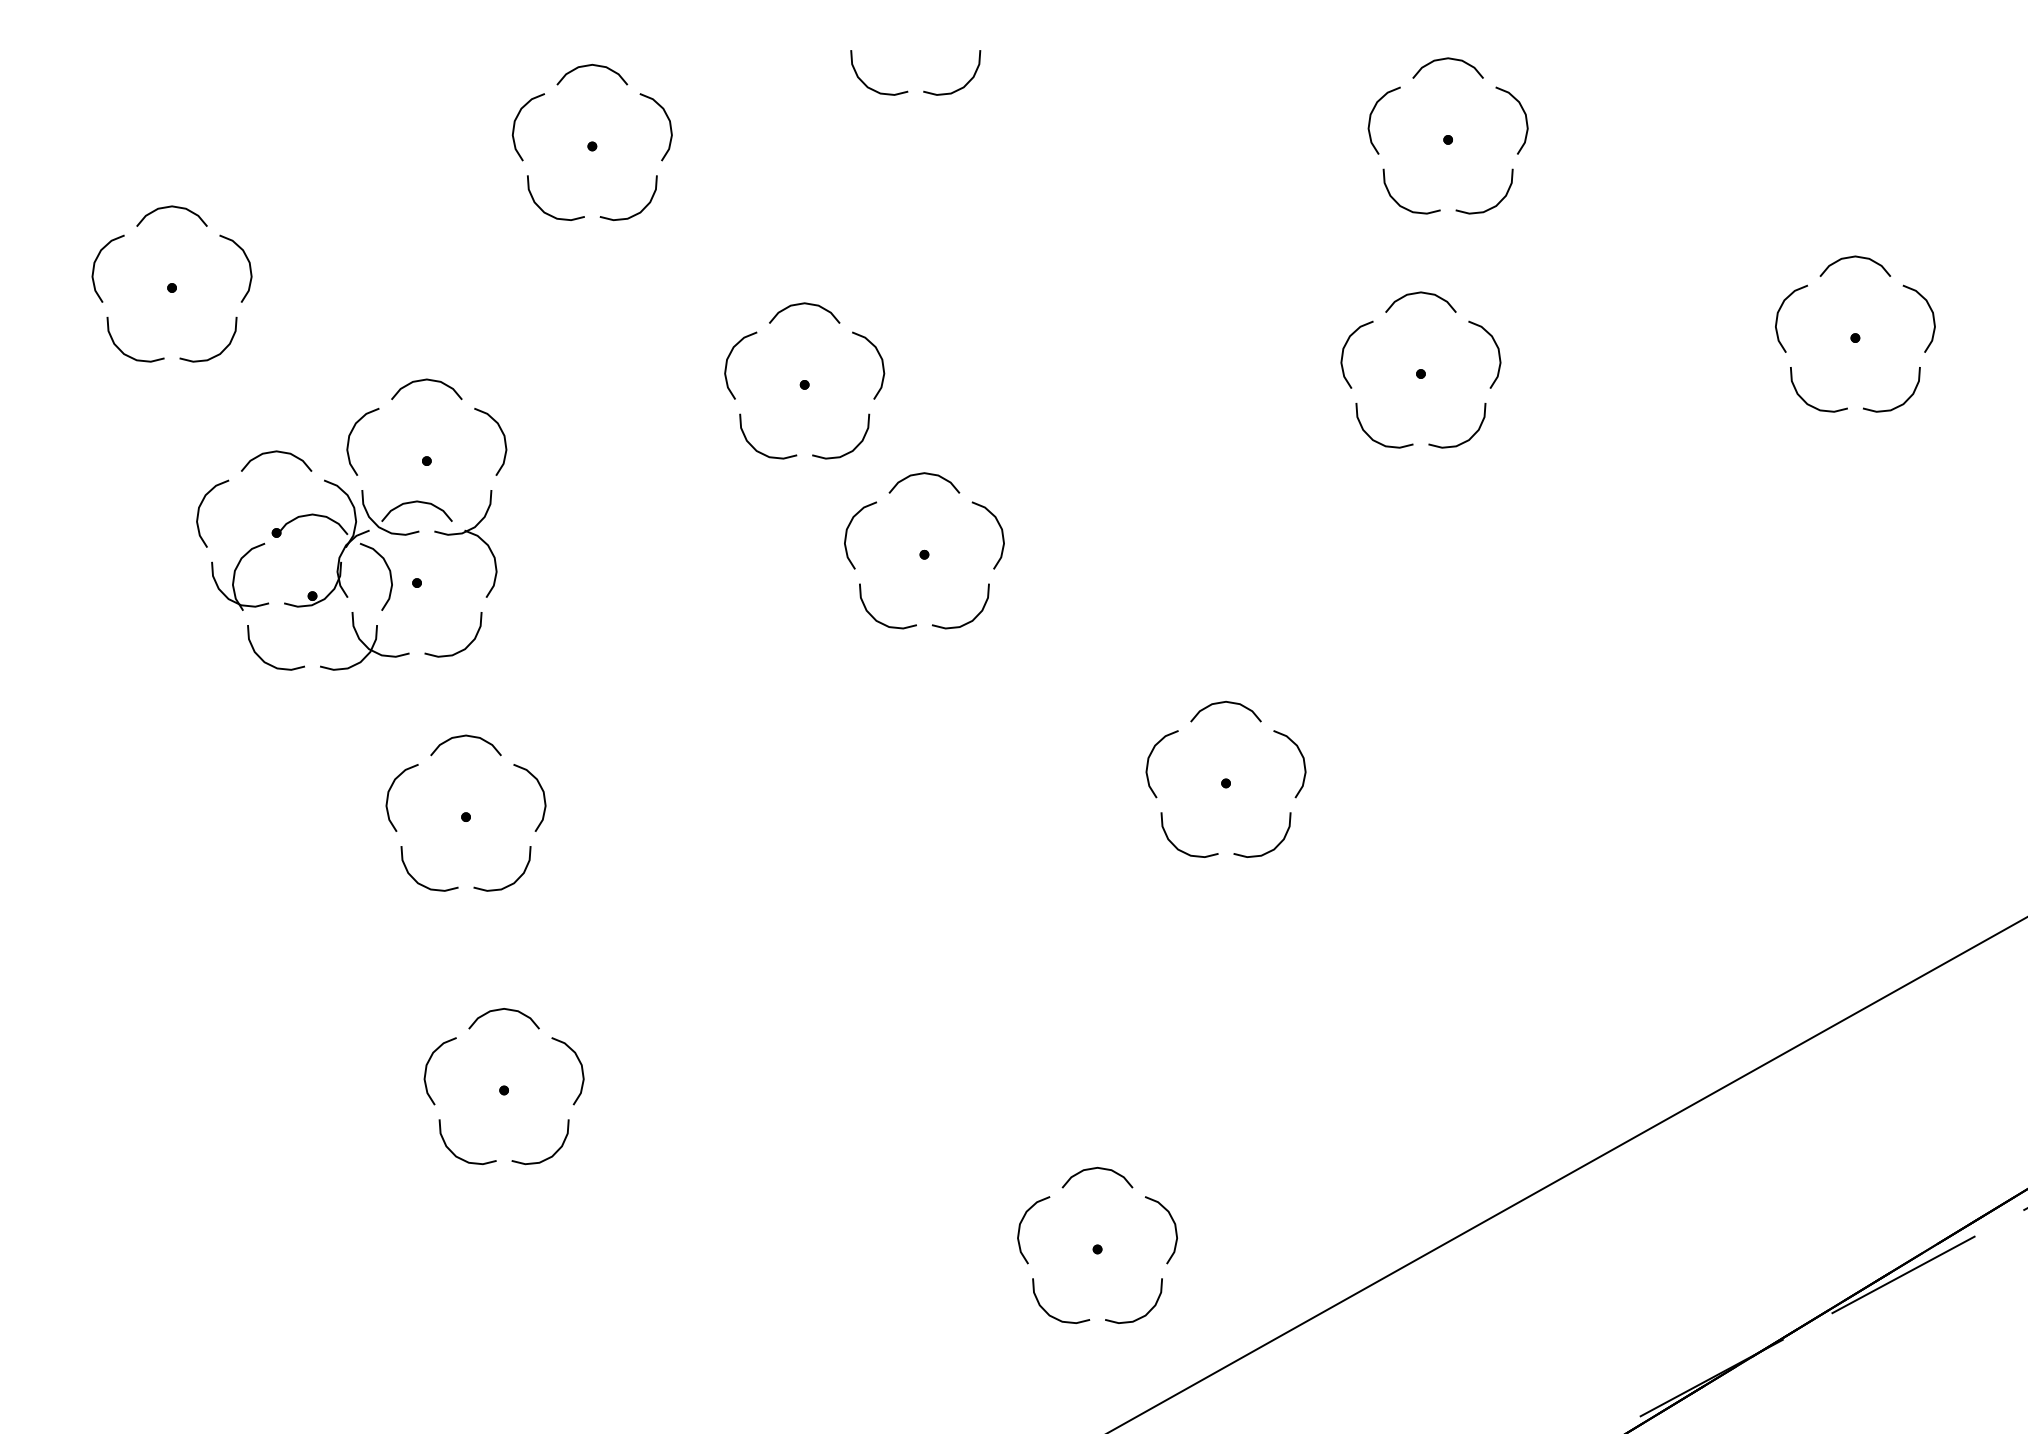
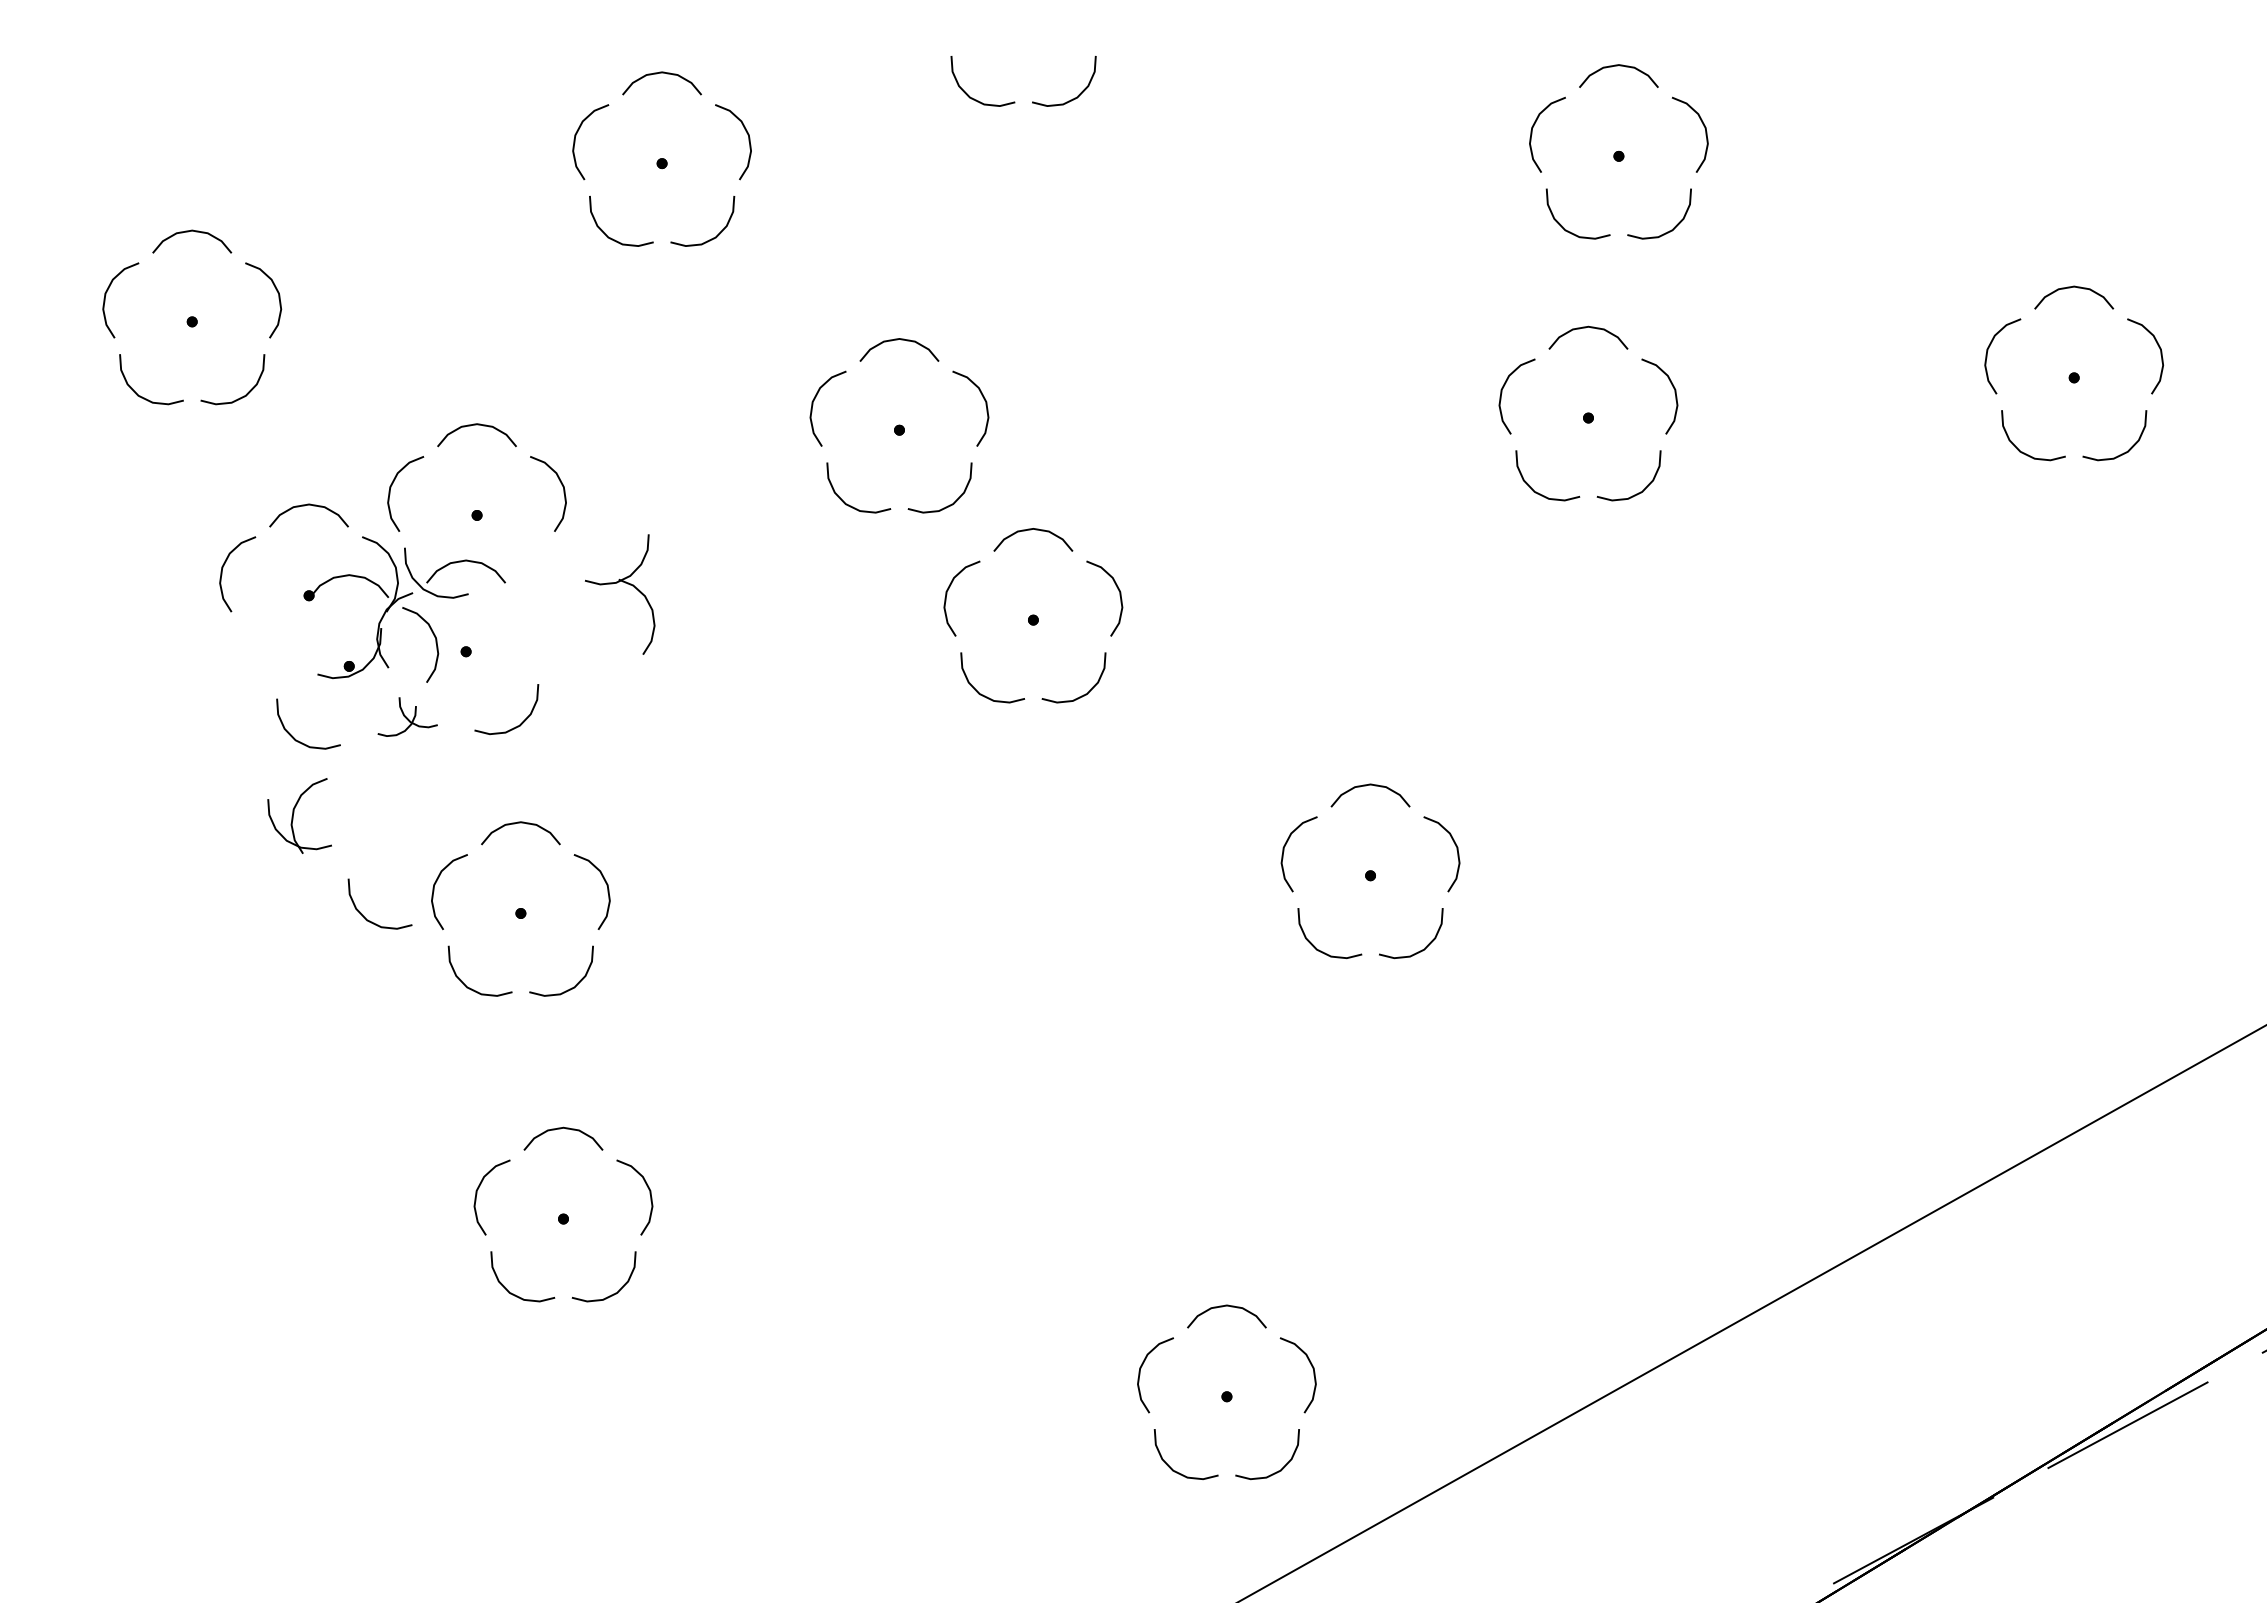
part: (462, 534) -> (616, 584), moved
part: (240, 576) -> (300, 815), moved
part: (364, 641) -> (407, 717), size x0.6
curve: (327, 820) -> (365, 917), added

